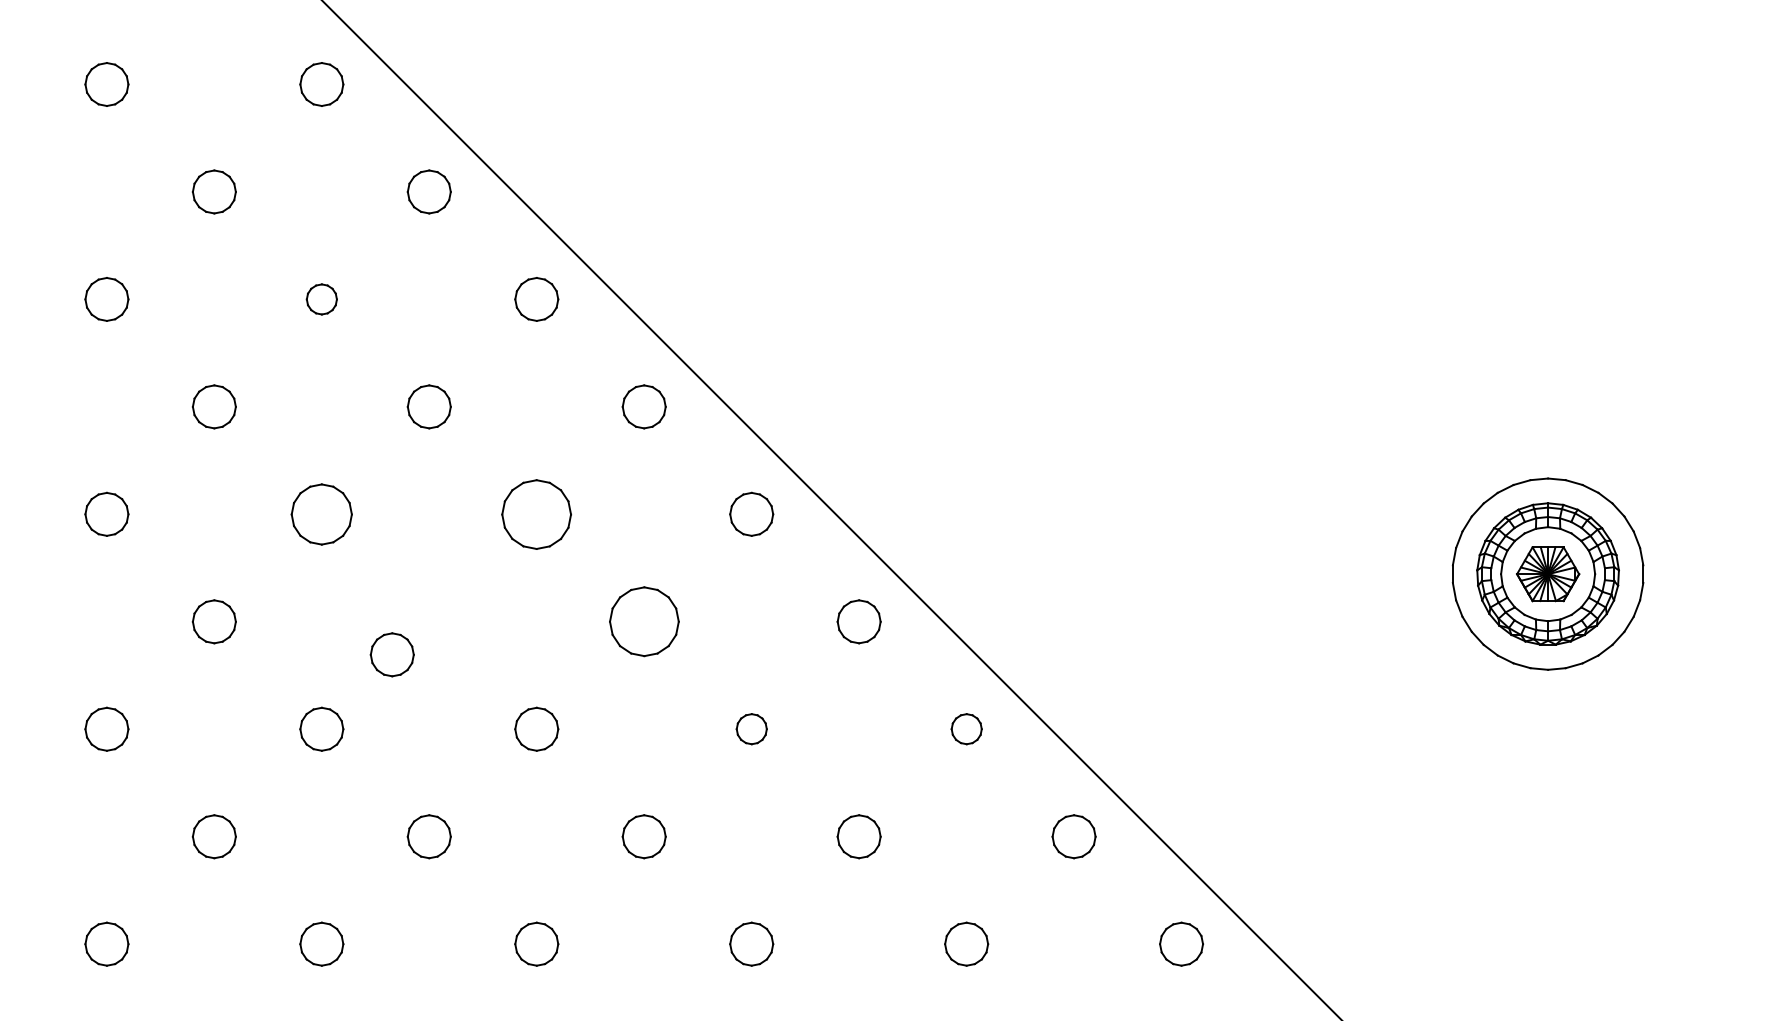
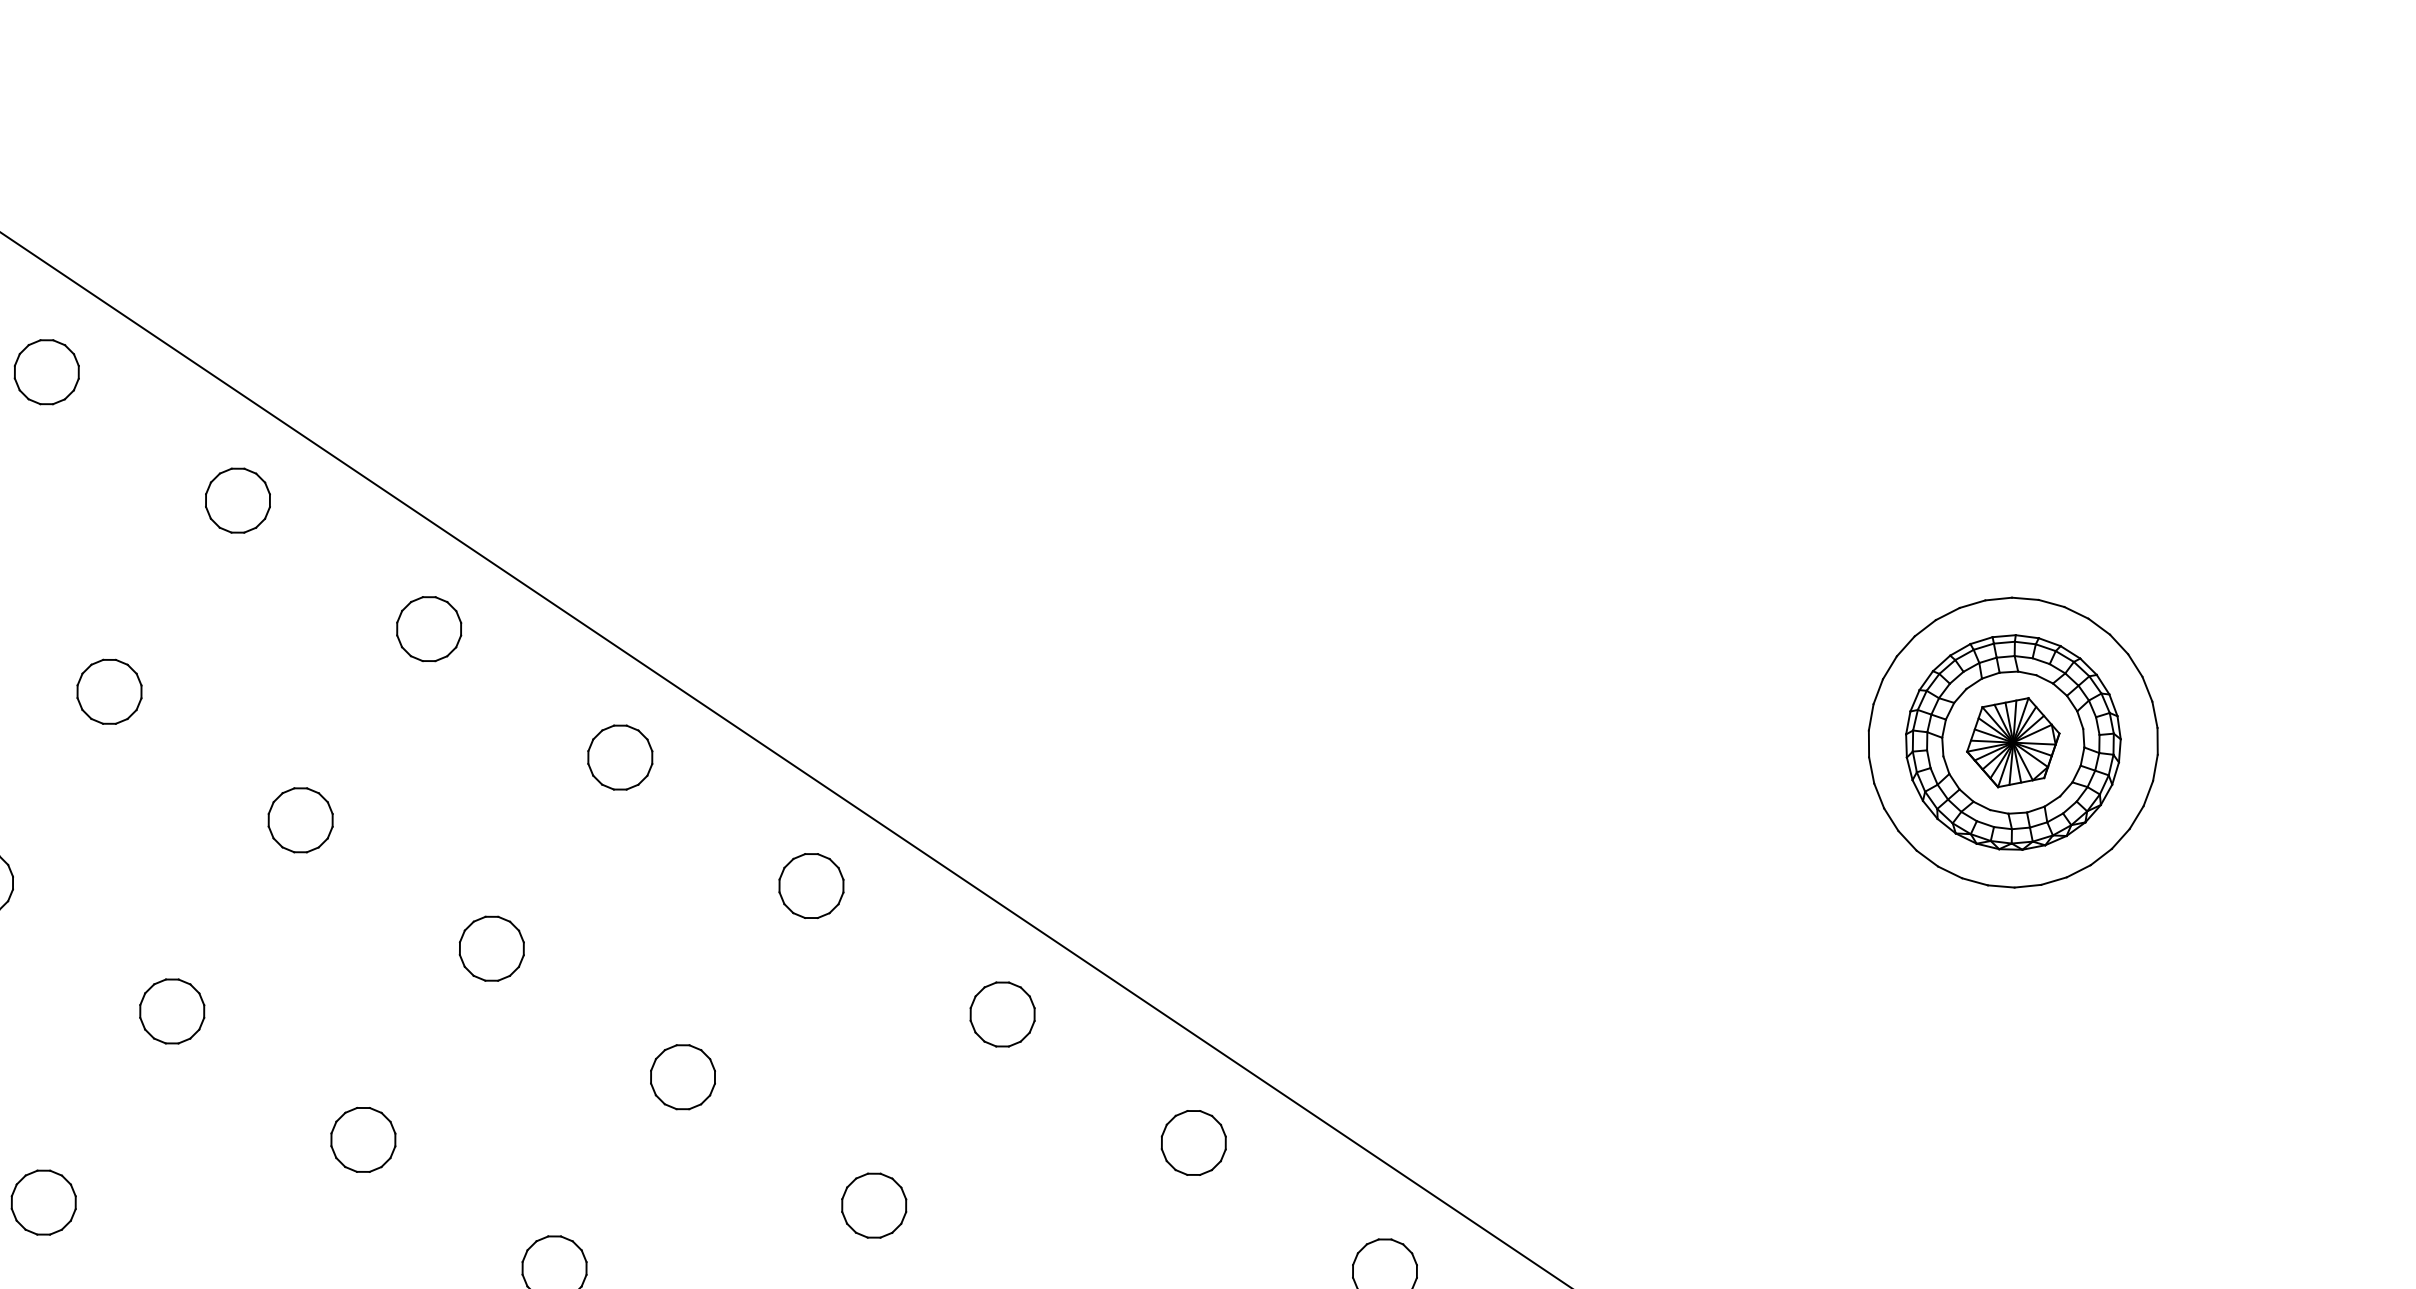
part: (321, 299) -> (109, 692), size x1.43
part: (321, 513) -> (171, 1010), size x0.71
part: (536, 513) -> (491, 947), size x0.62
part: (643, 621) -> (681, 1076), size x0.62
part: (391, 654) -> (362, 1139), moved
part: (751, 728) -> (873, 1204), size x1.43
part: (966, 728) -> (1193, 1141), size x1.43

